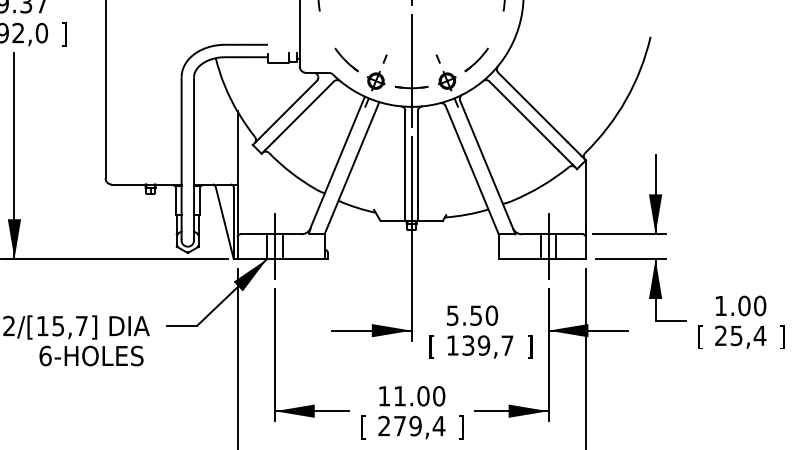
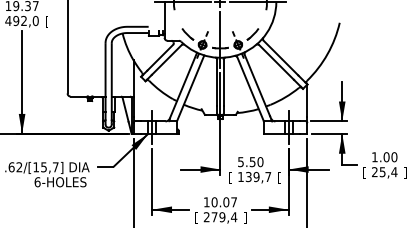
text: (63, 34) -> (46, 21), ] -> [
text: (529, 346) -> (279, 177), ] -> [
text: (419, 396) -> (224, 202), 11.00 -> 10.07

